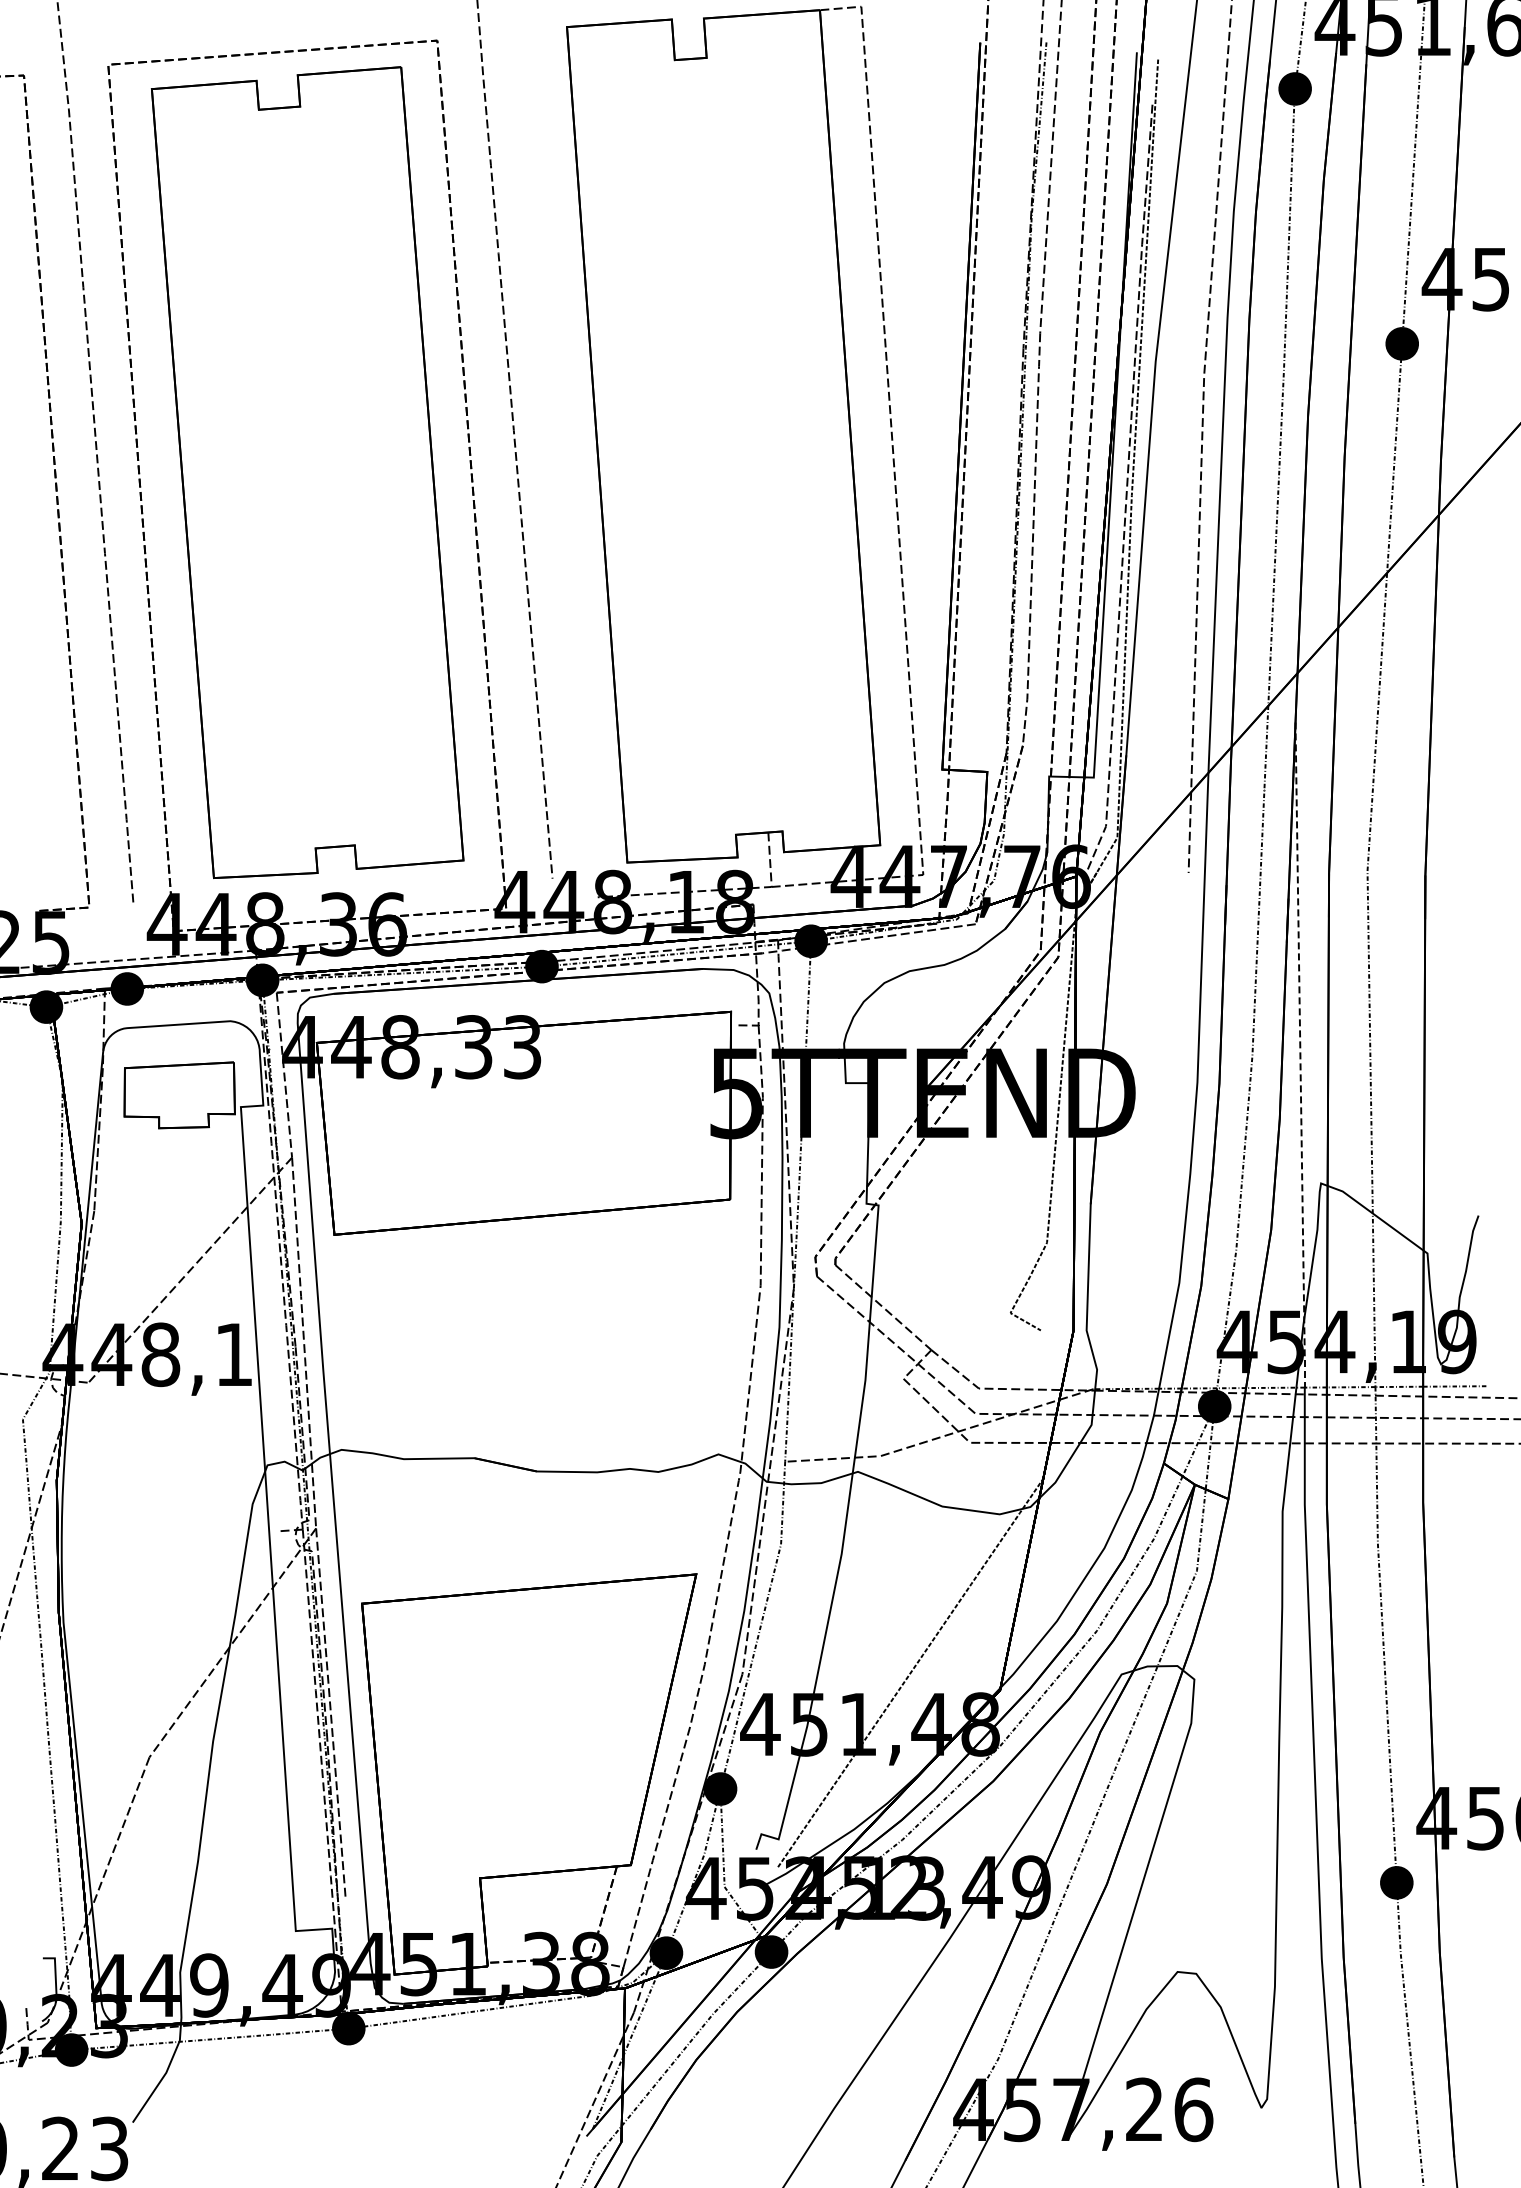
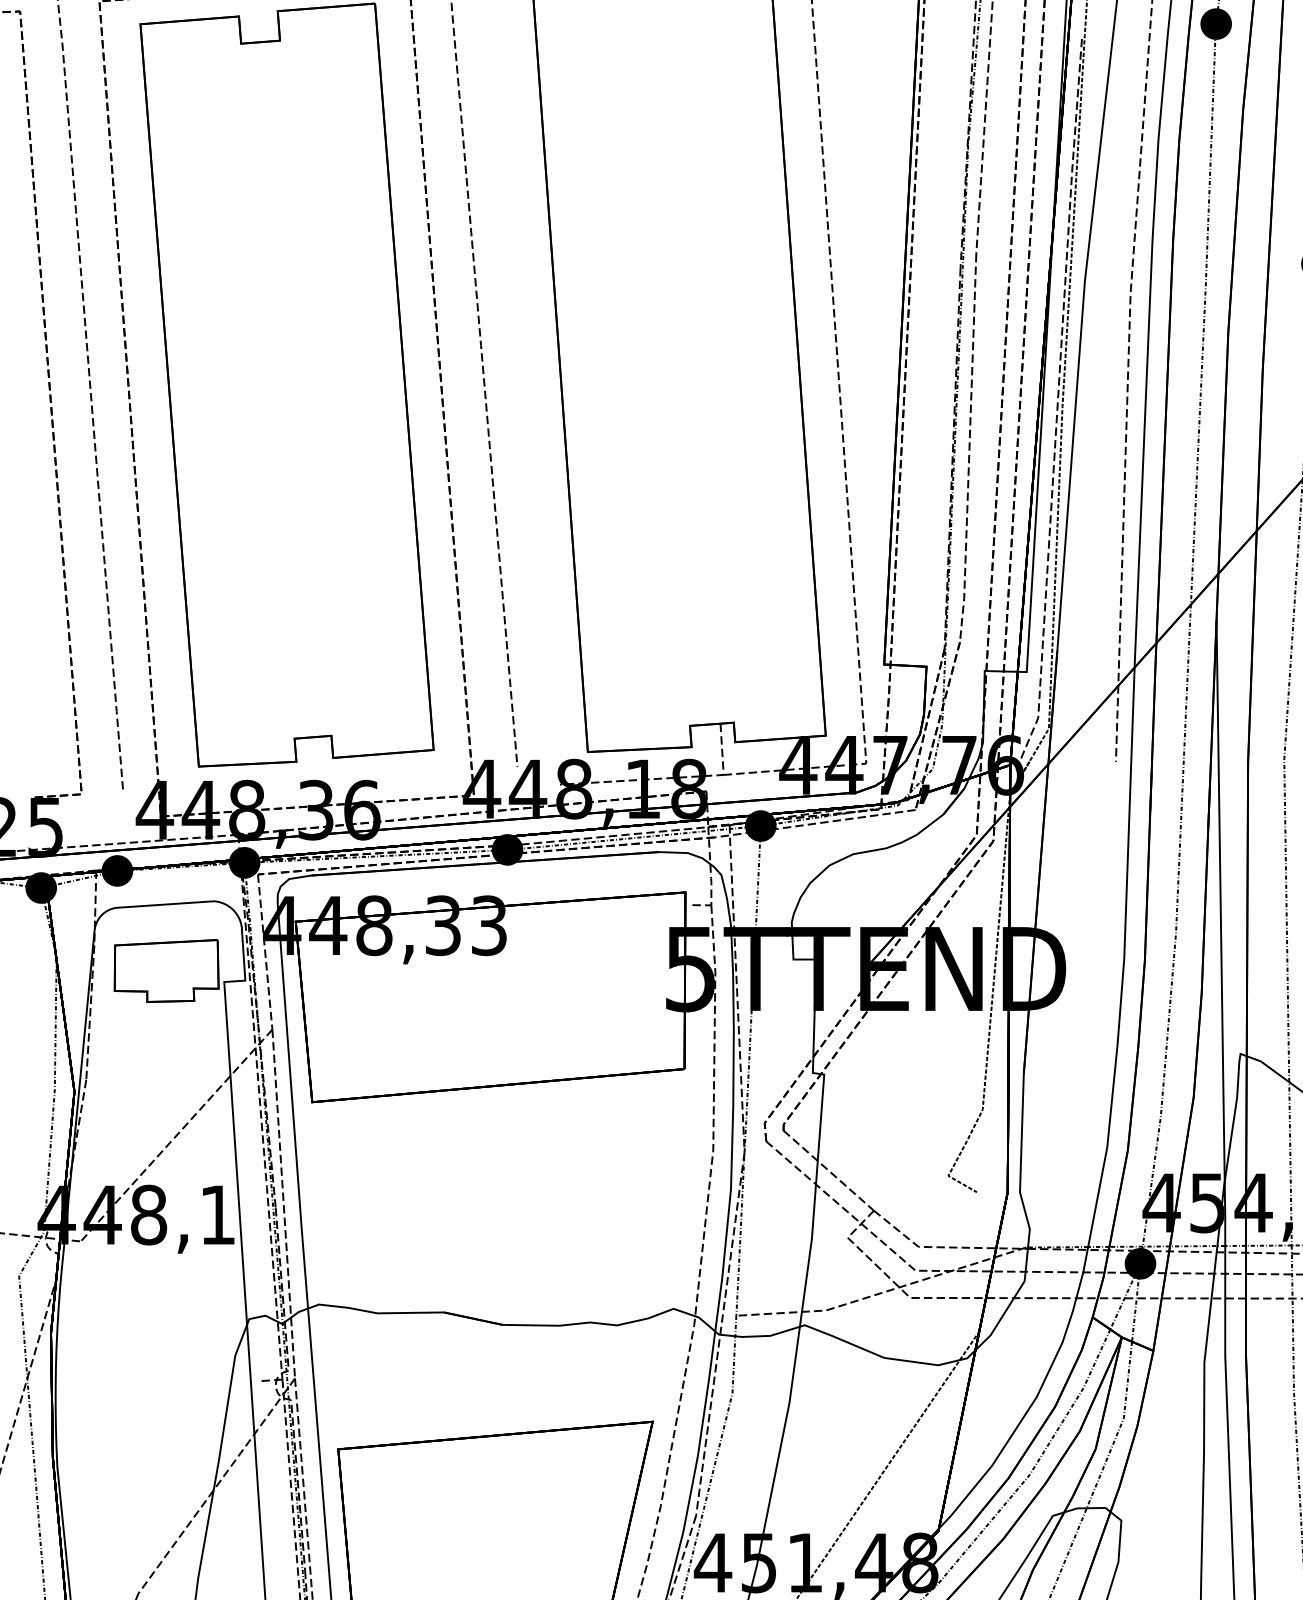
line: (1300, 1056) -> (1221, 934), dashed -> solid

